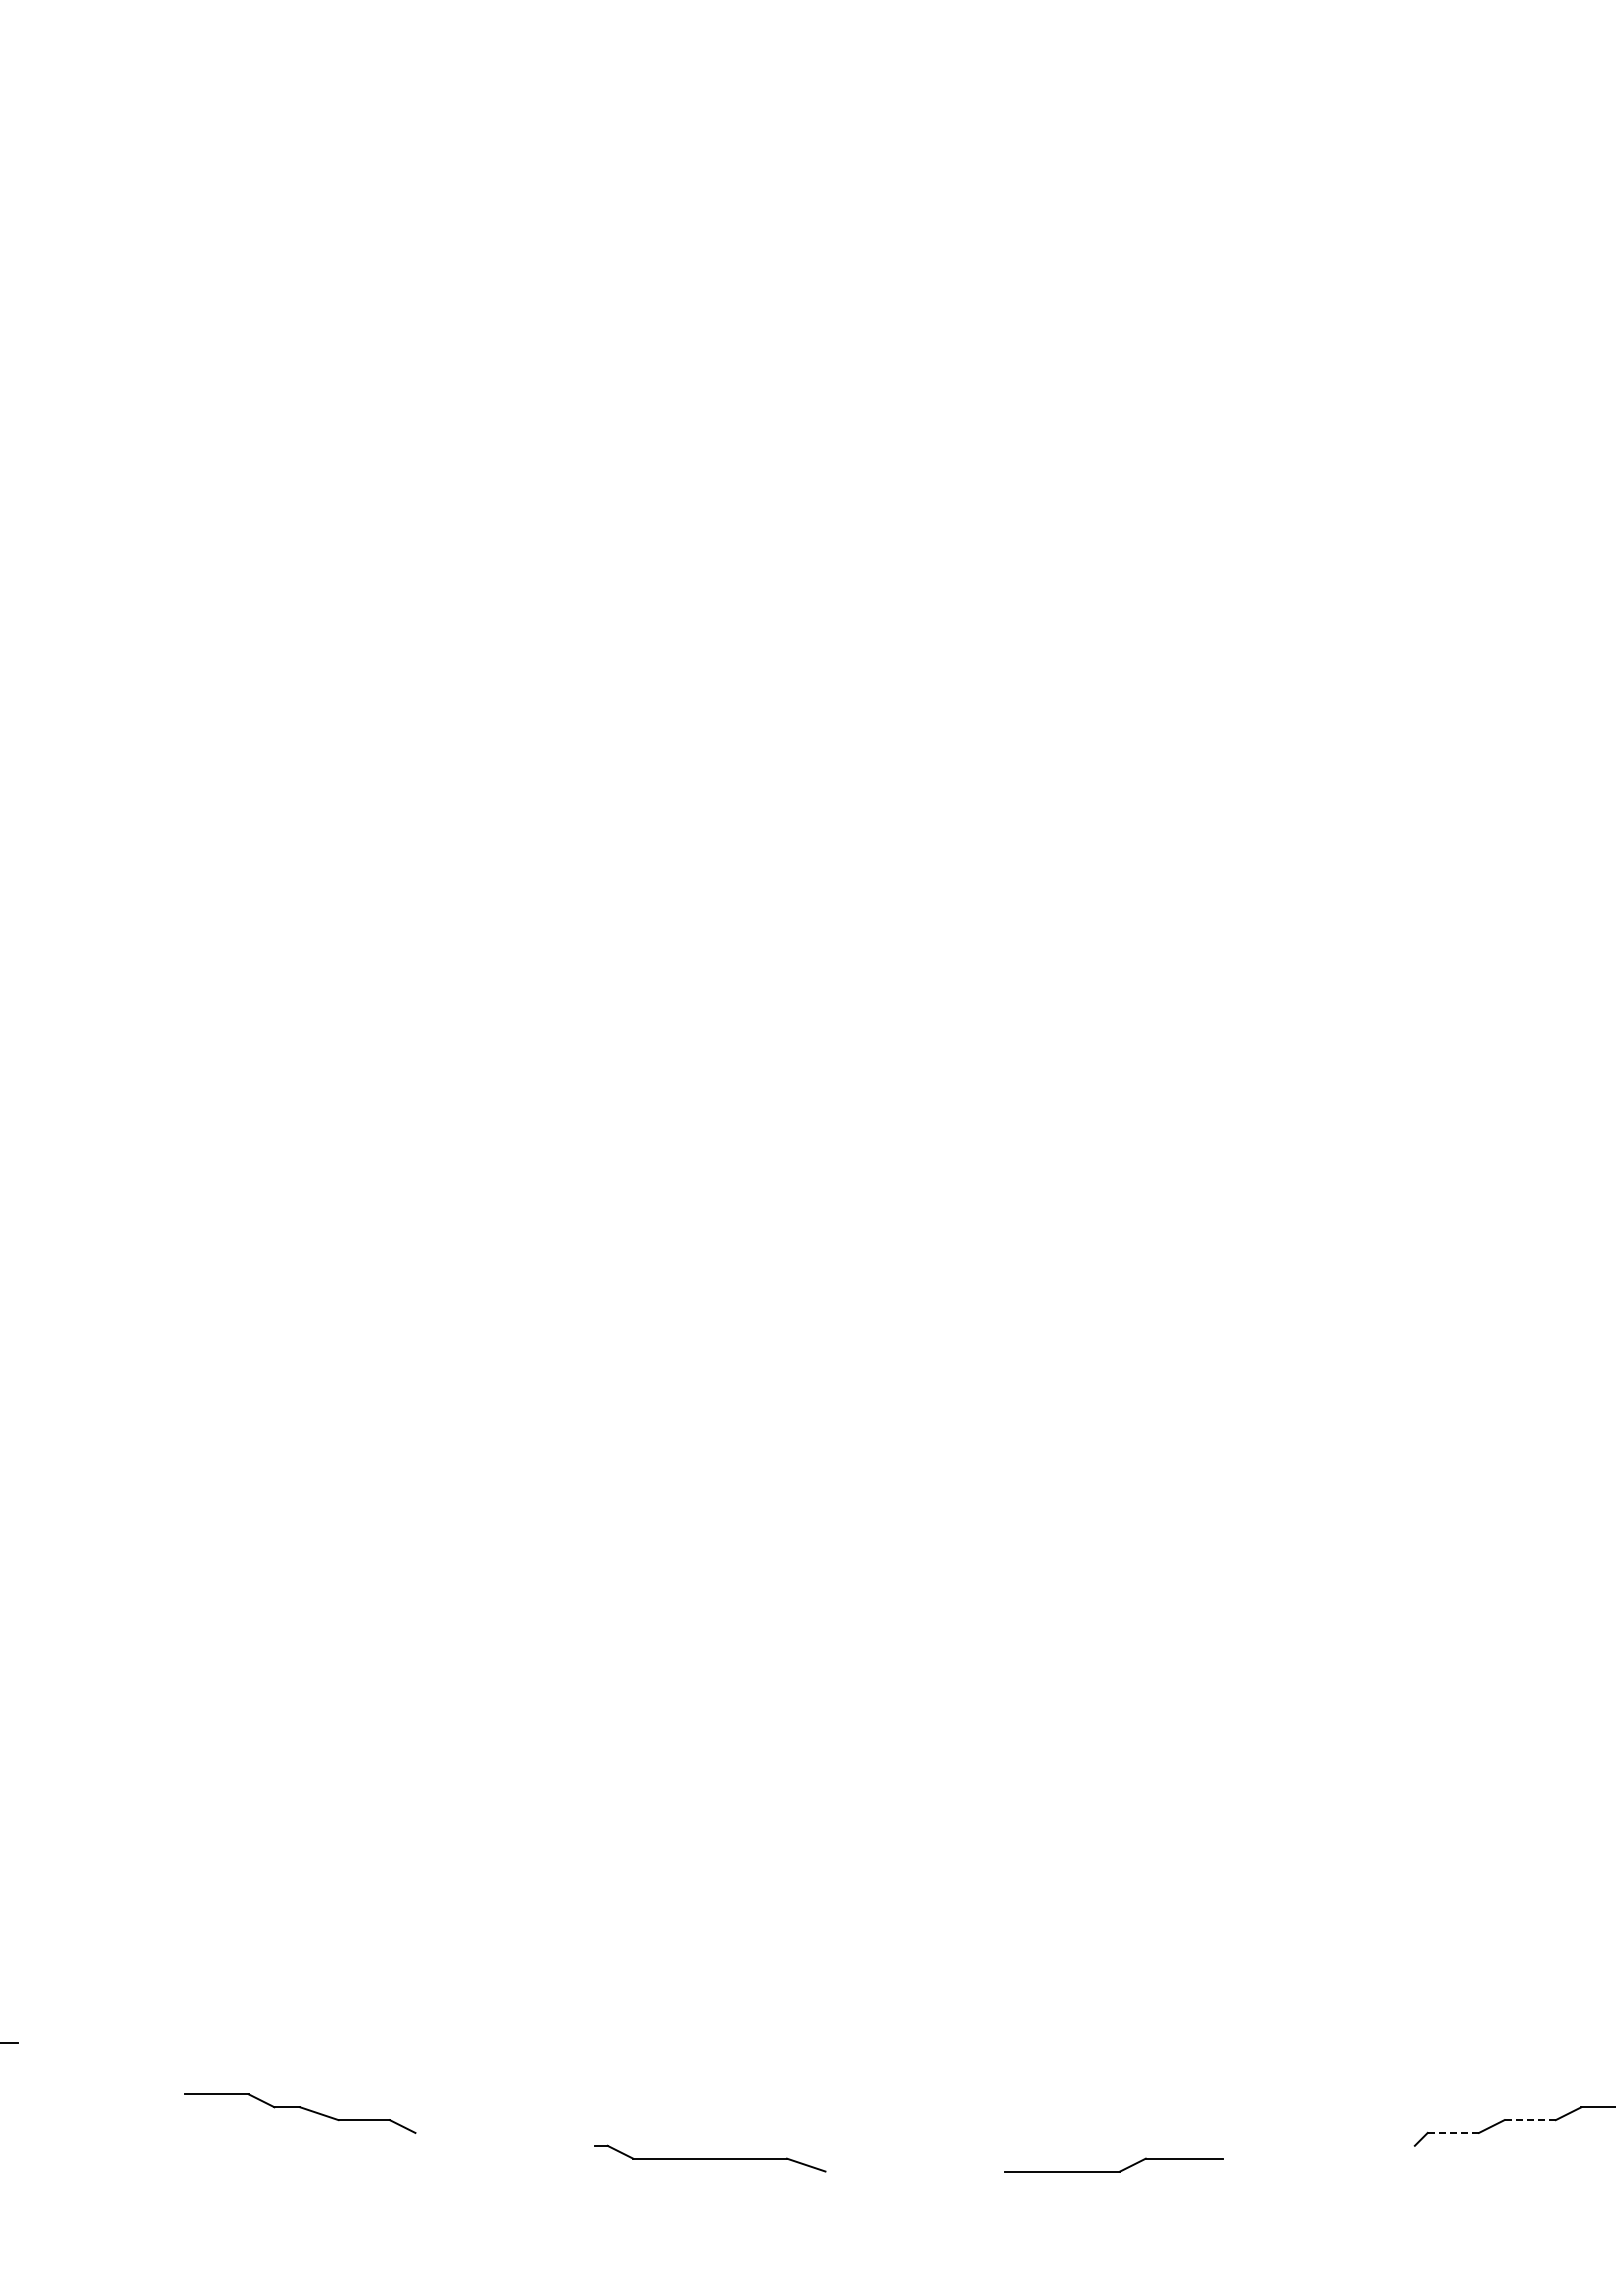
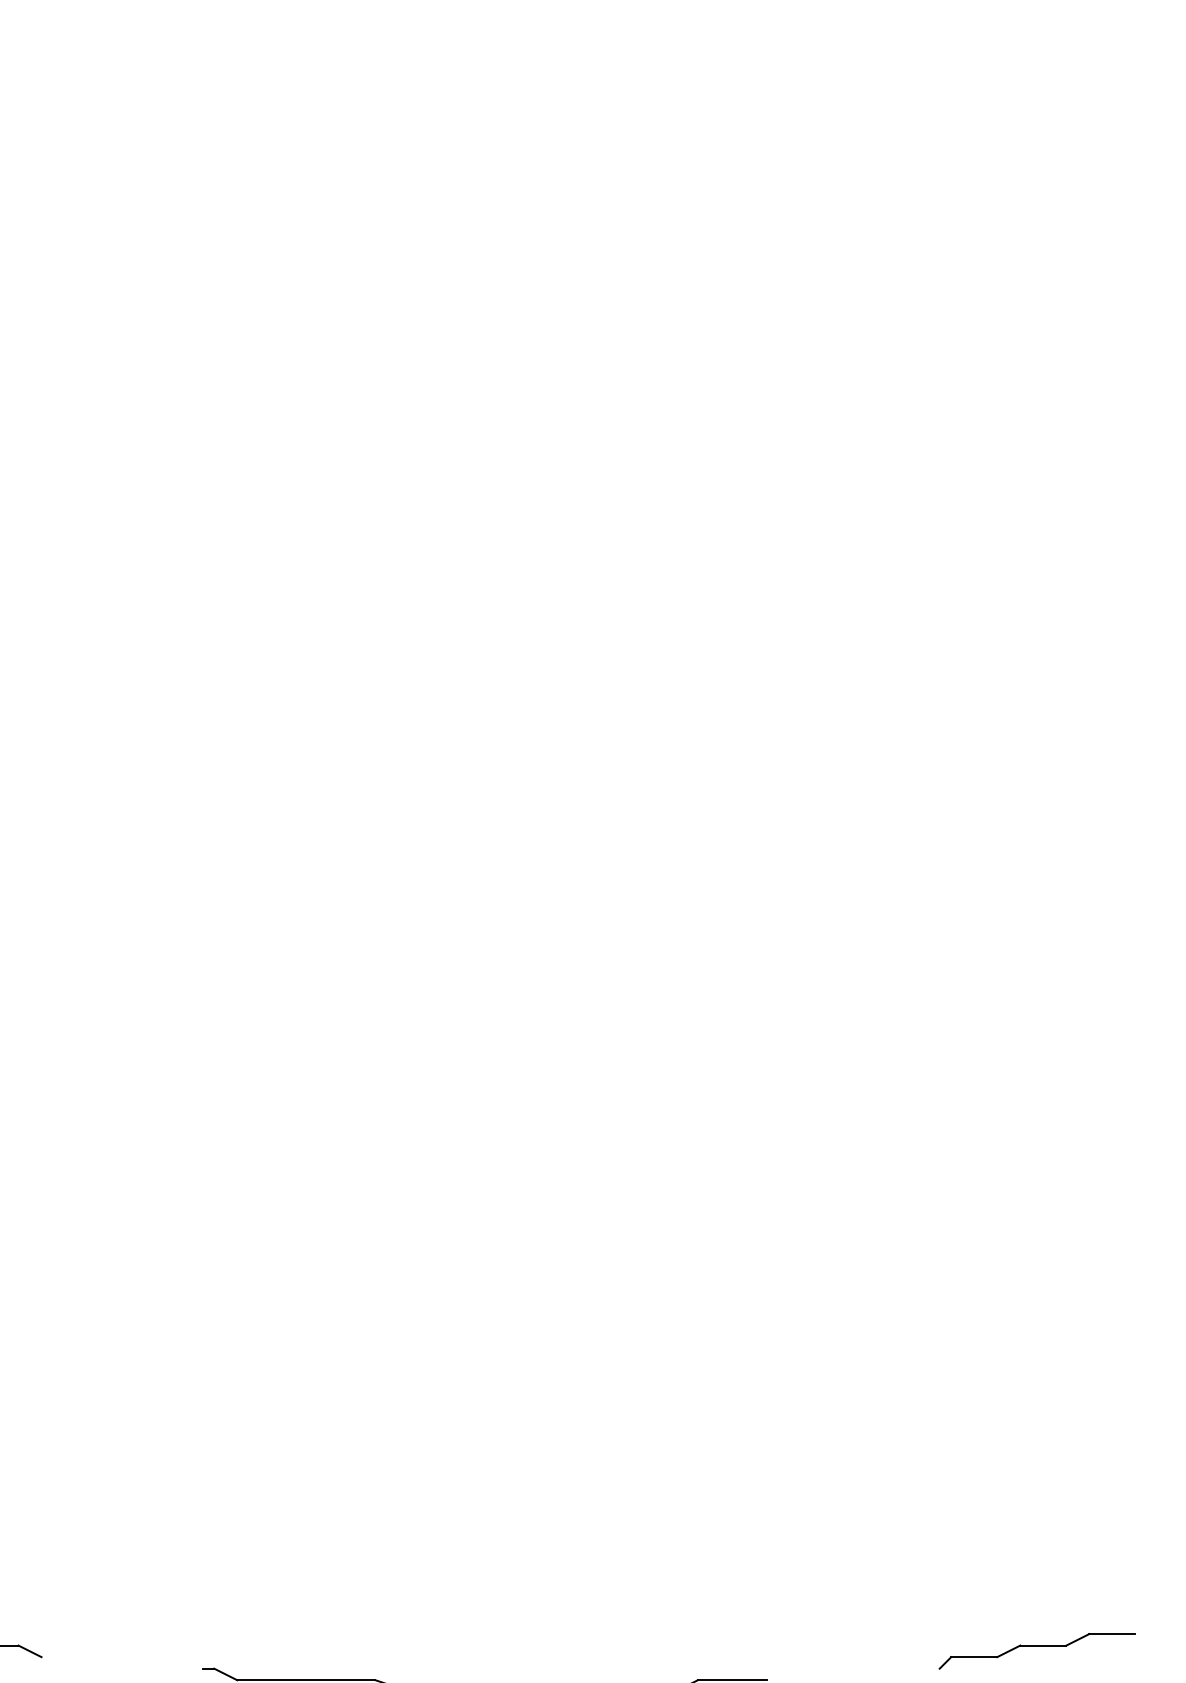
line: (1530, 2120) -> (1043, 1645), dashed -> solid
line: (1453, 2132) -> (974, 1656), dashed -> solid

